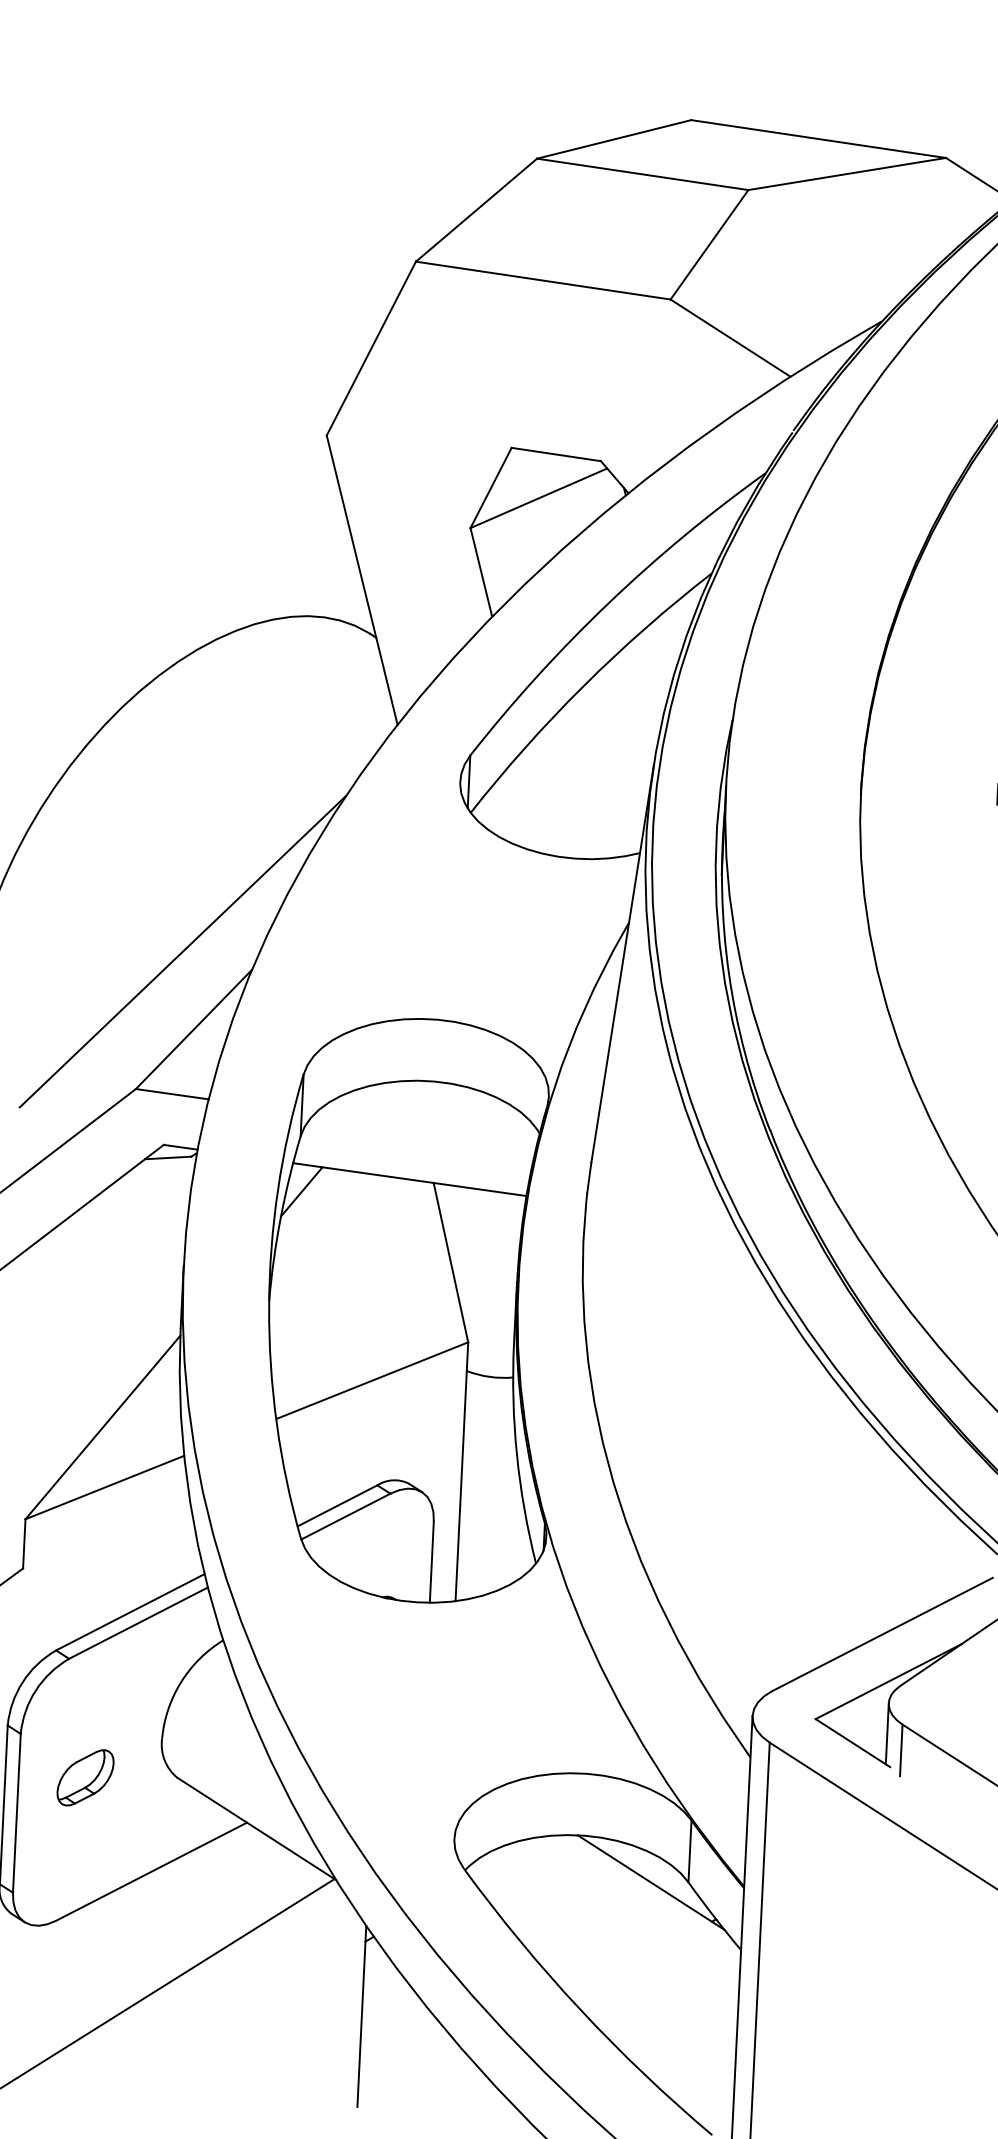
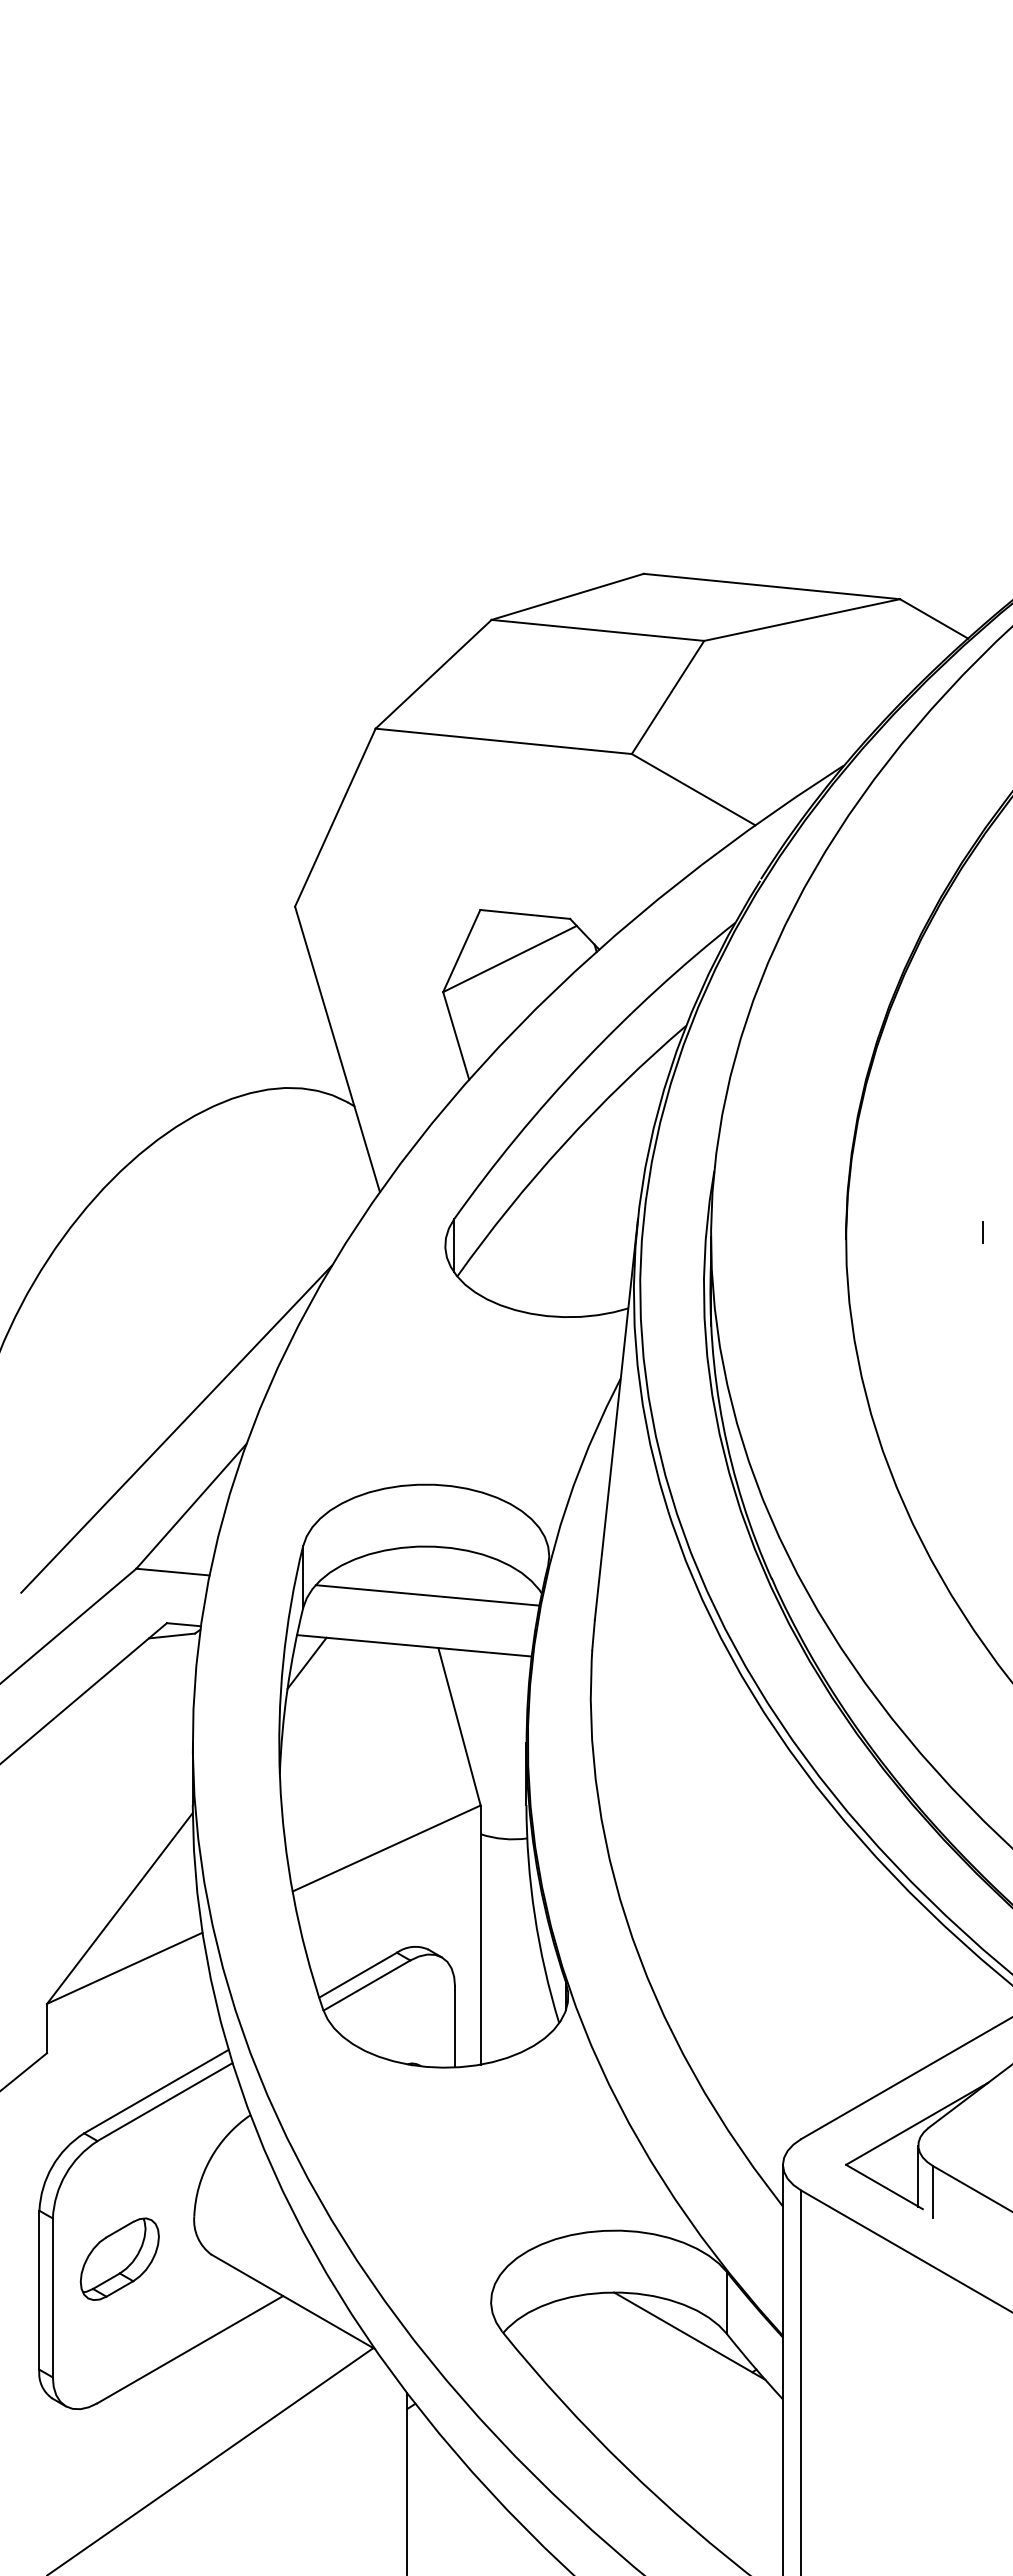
line: (425, 1129) -> (427, 1595), added
part: (85, 1777) -> (119, 2258), size x1.43

